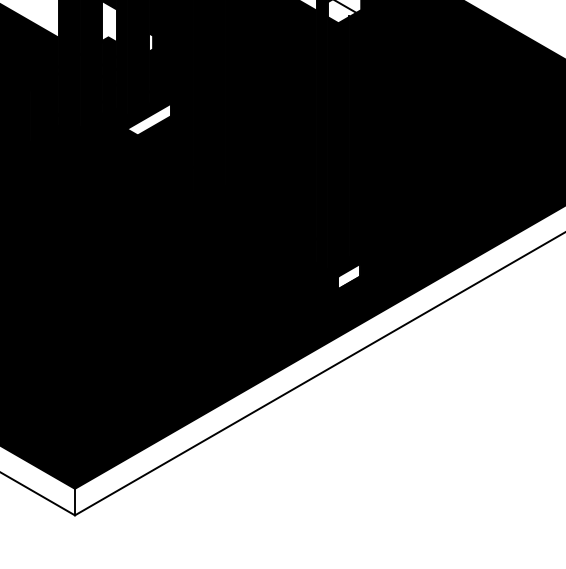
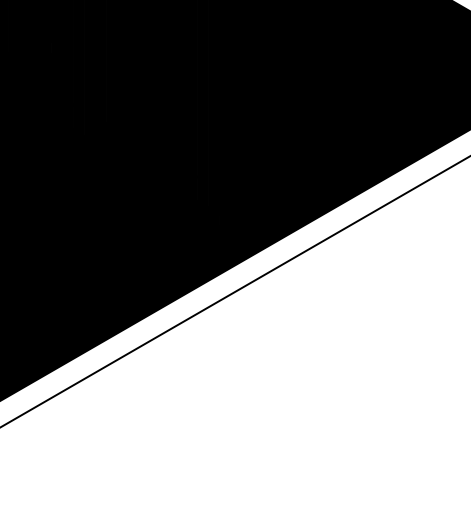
fill: (148, 119) -> (29, 57), added
fill: (349, 276) -> (230, 214), added

